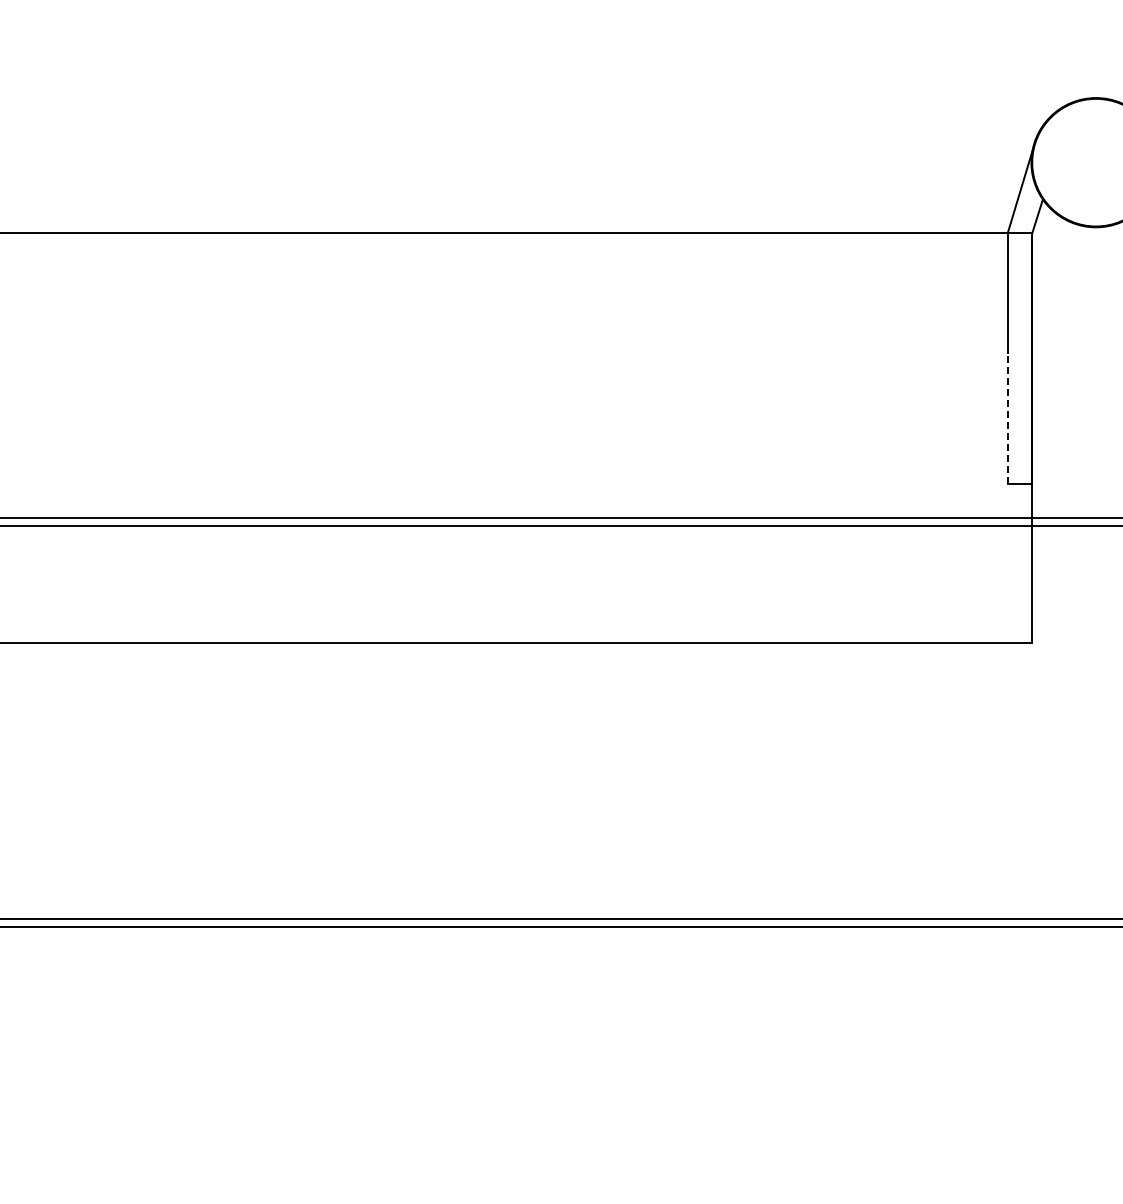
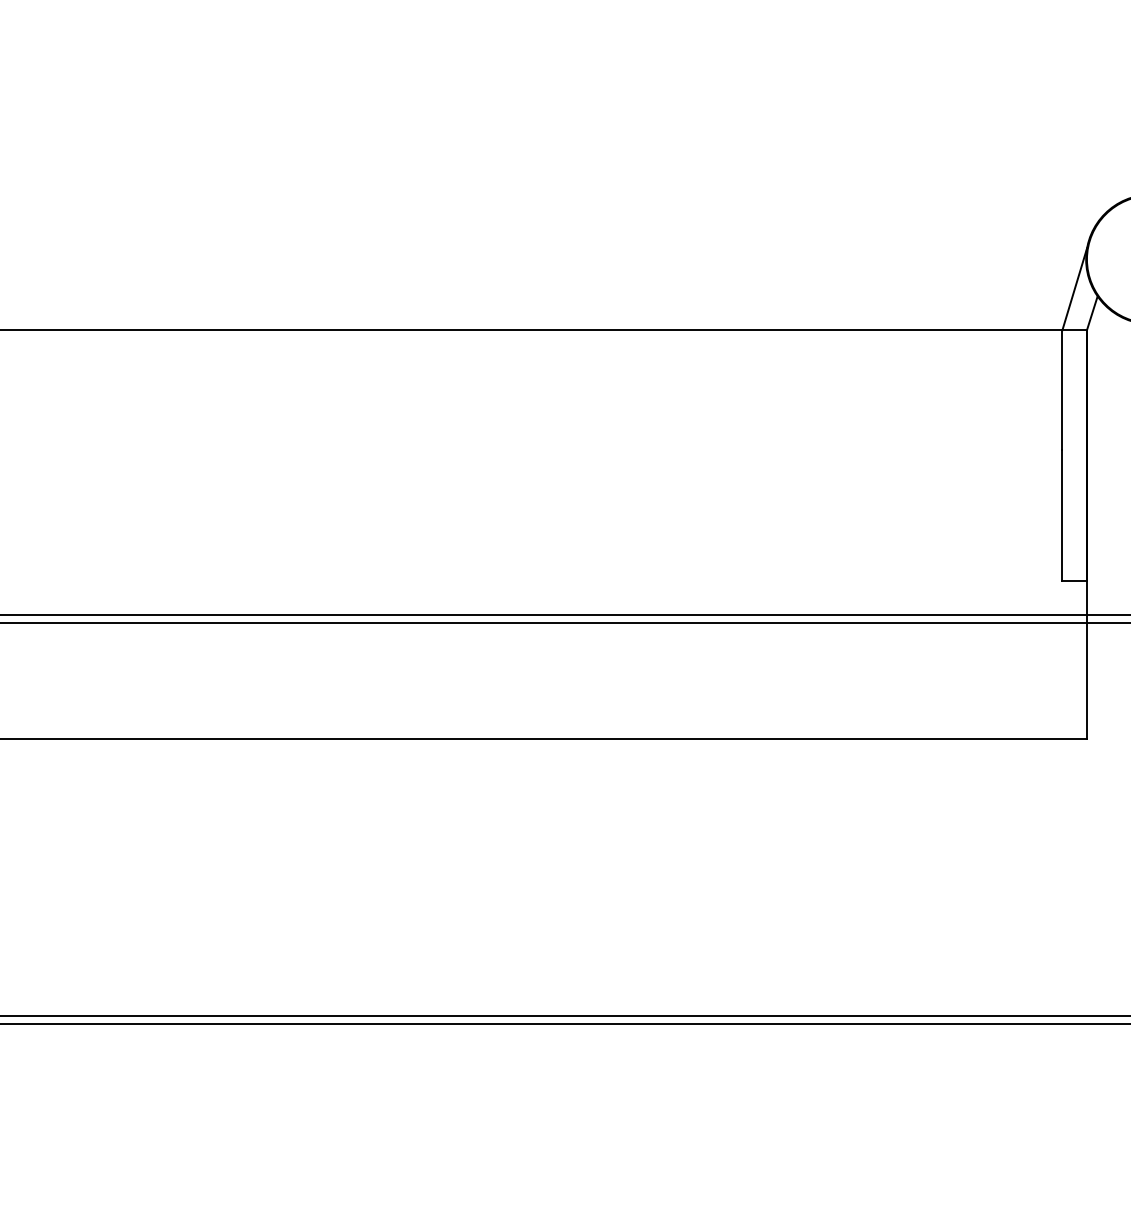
line: (1007, 418) -> (1062, 515), dashed -> solid

